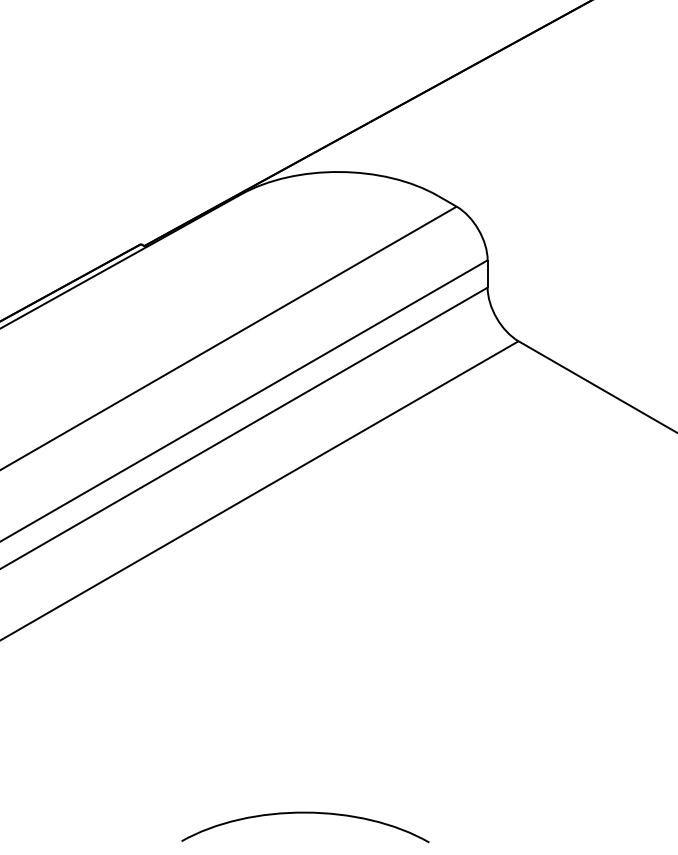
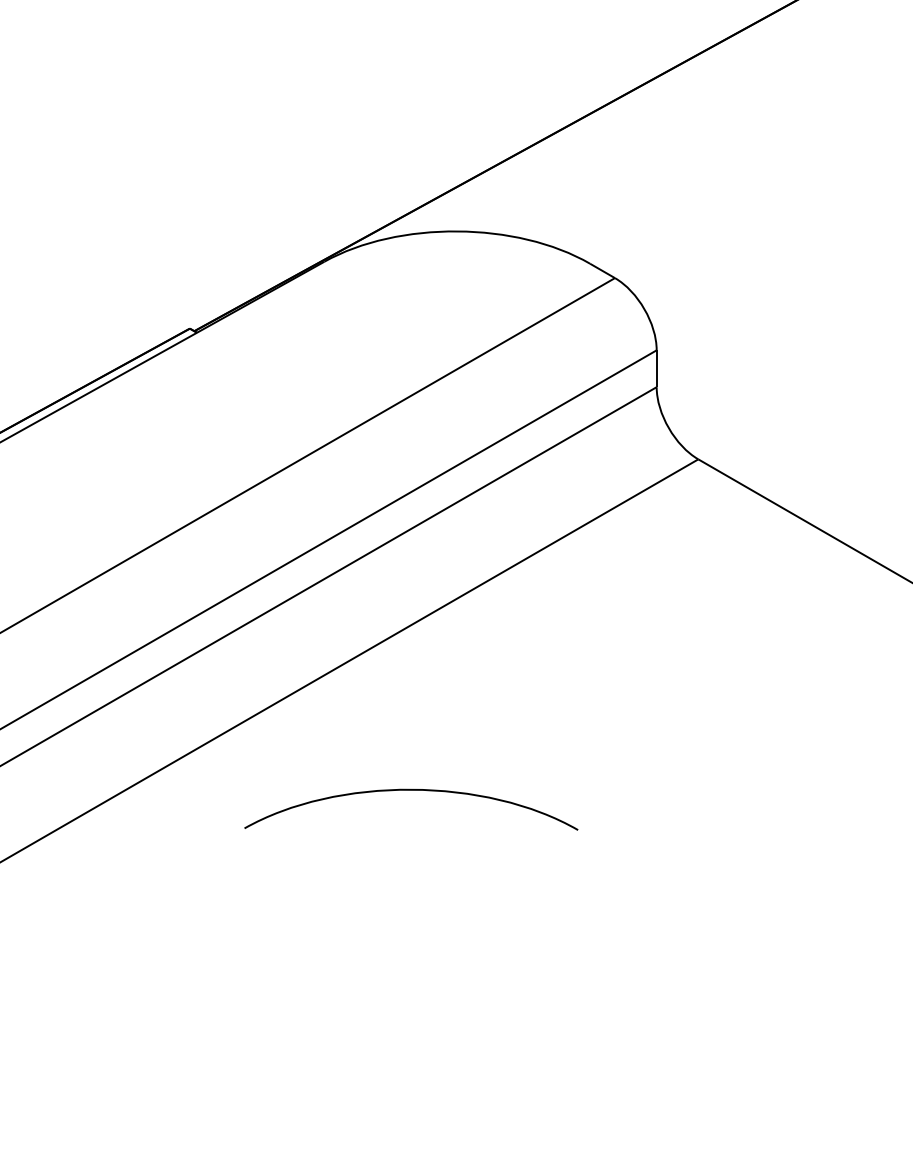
part: (305, 813) -> (411, 790), moved

